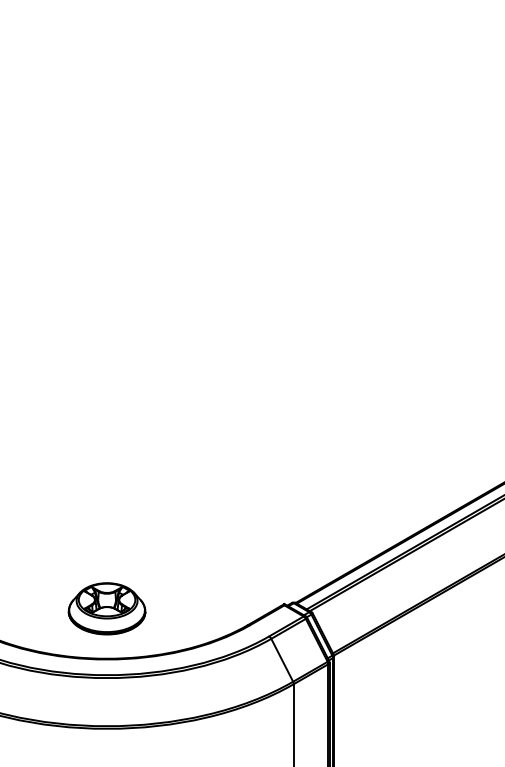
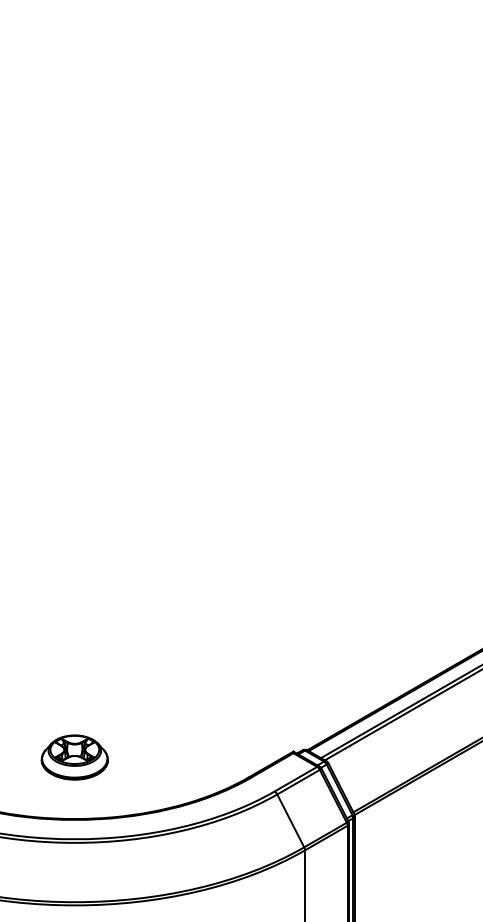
part: (106, 608) -> (74, 757), size x0.7

